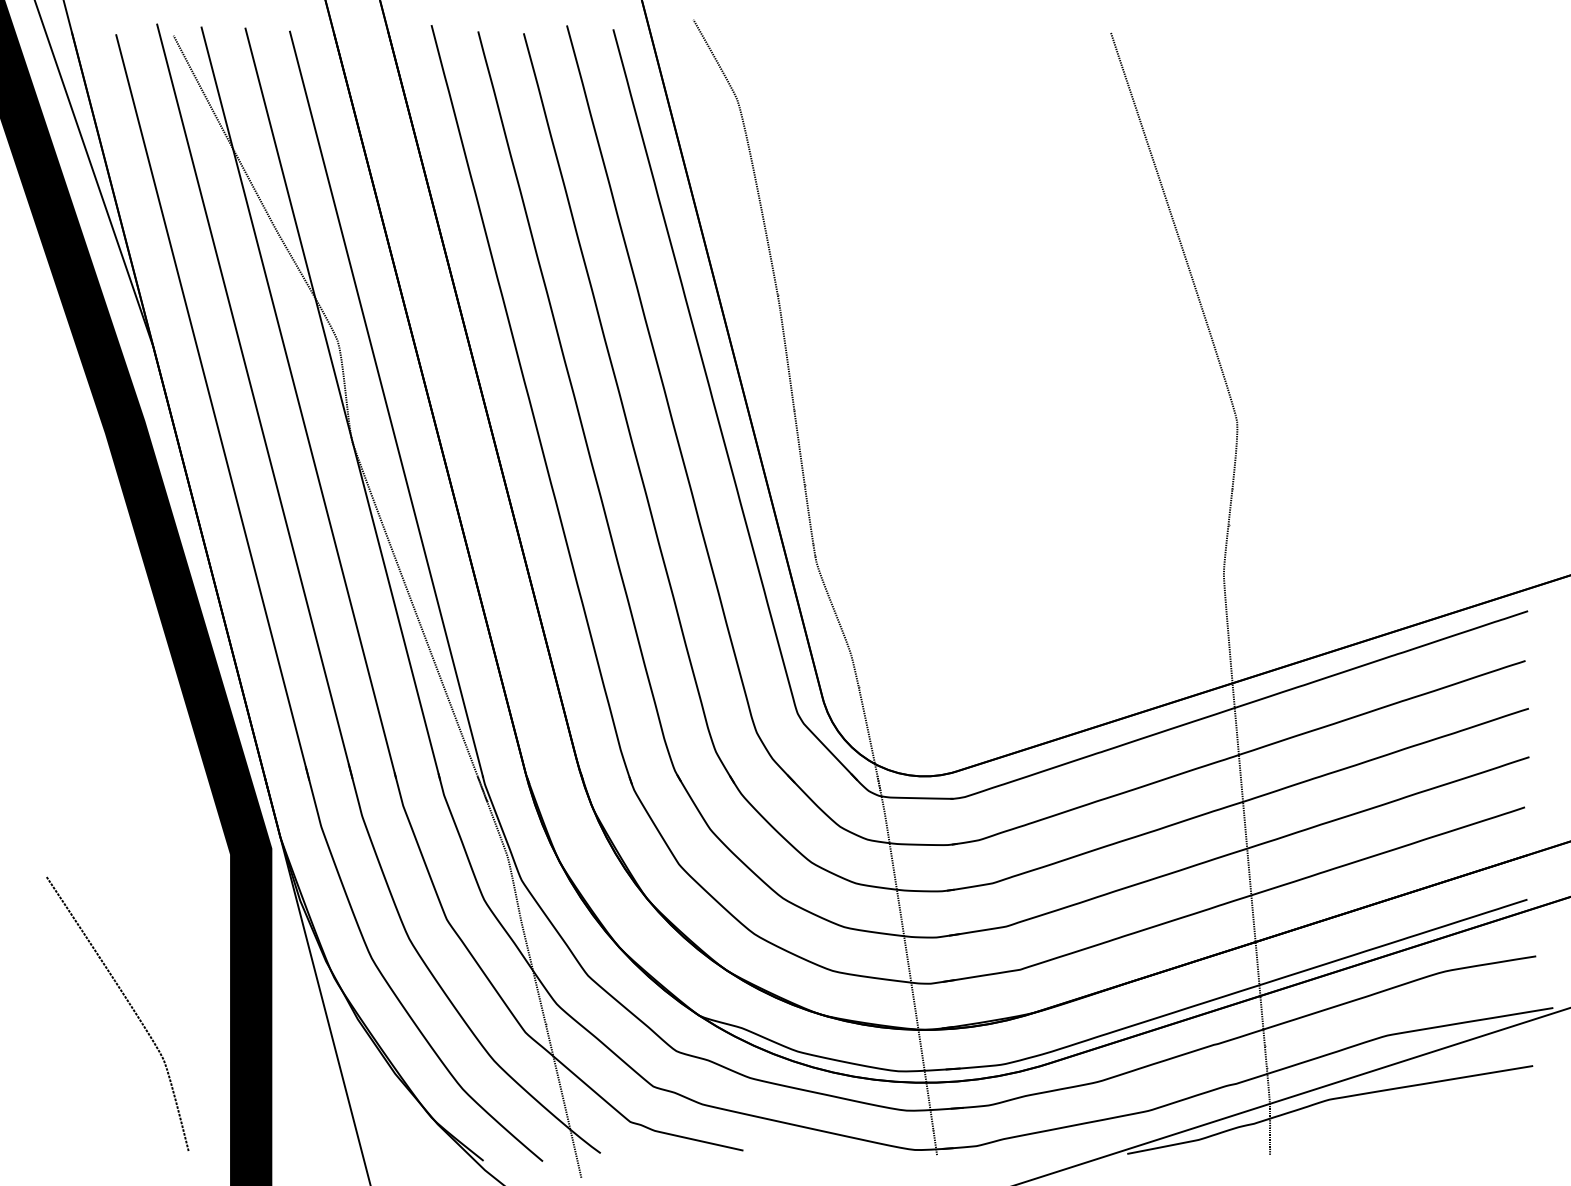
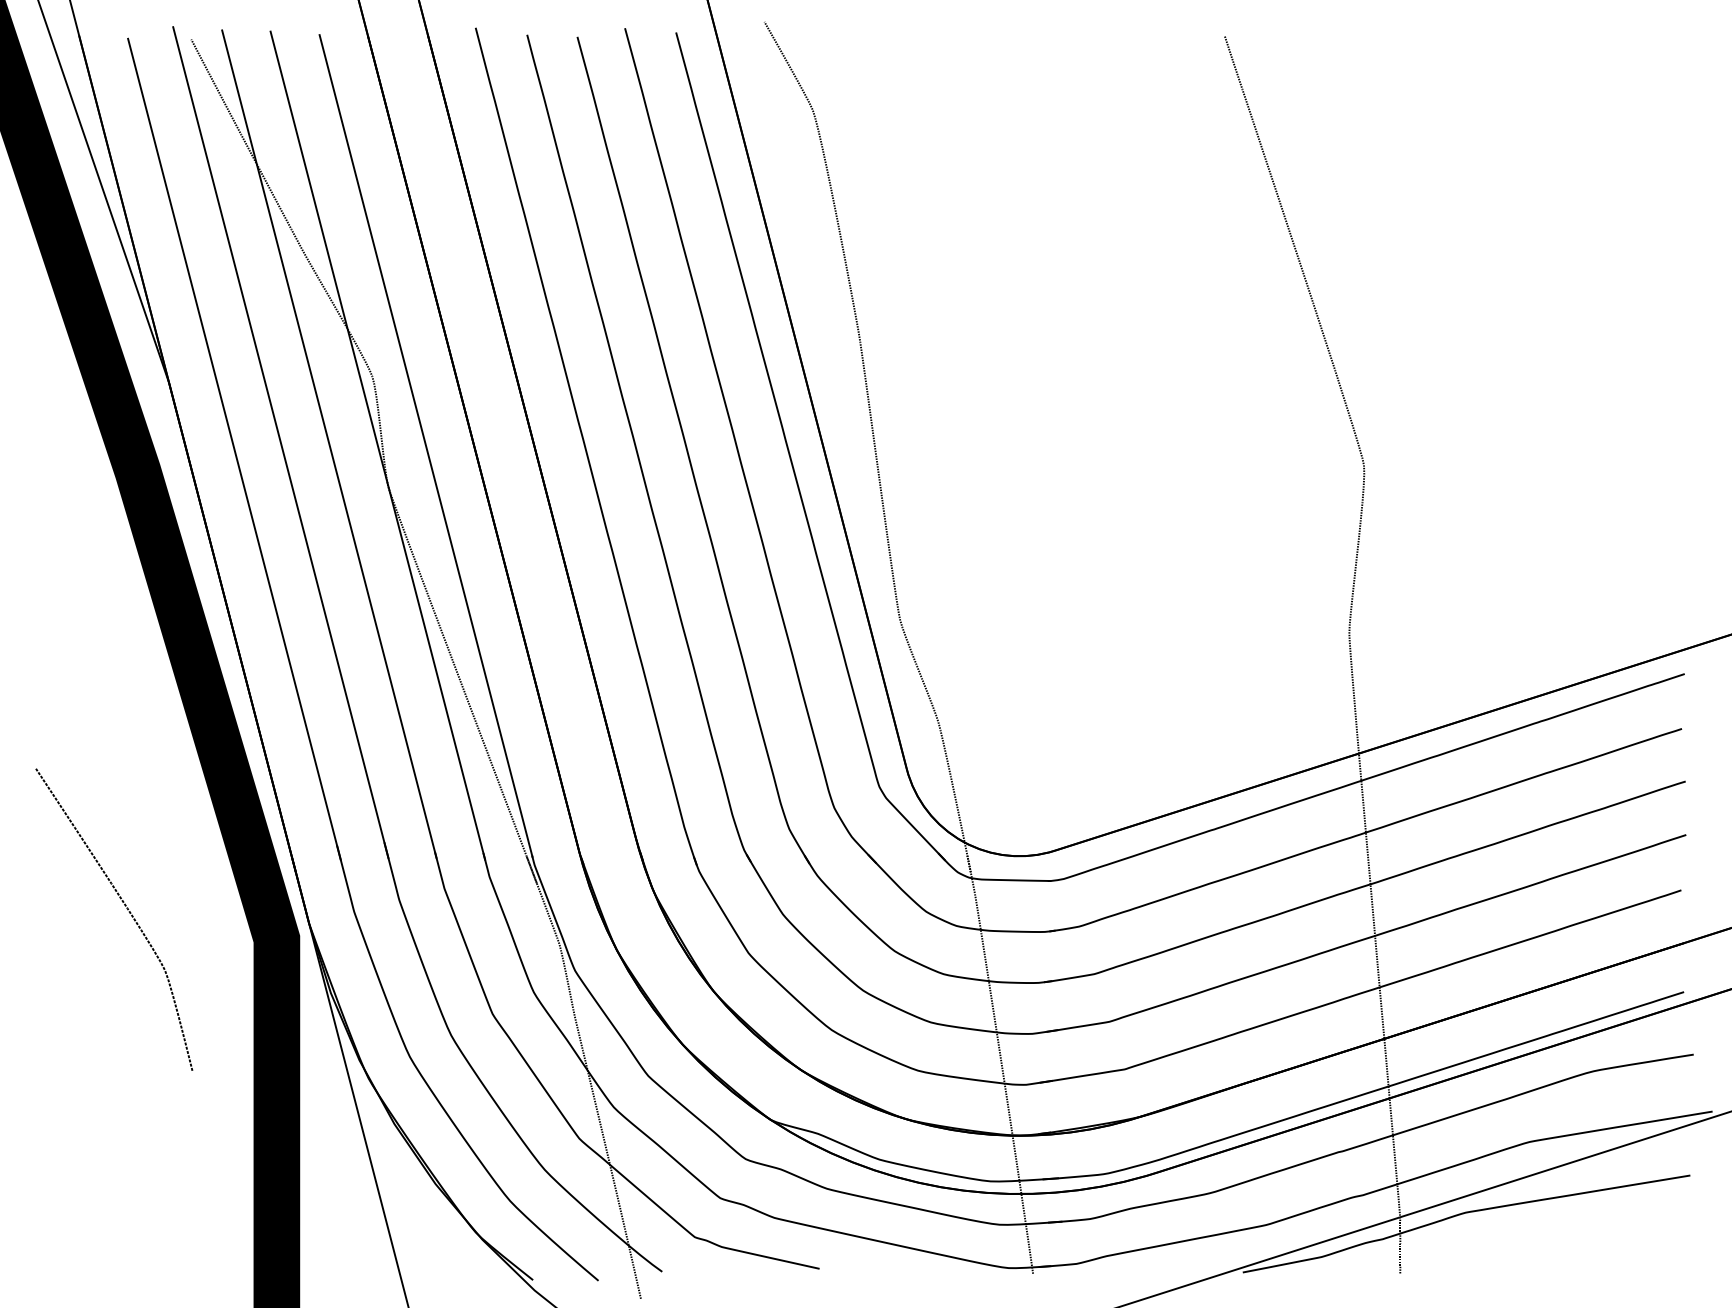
curve: (129, 1005) -> (127, 910), moved

